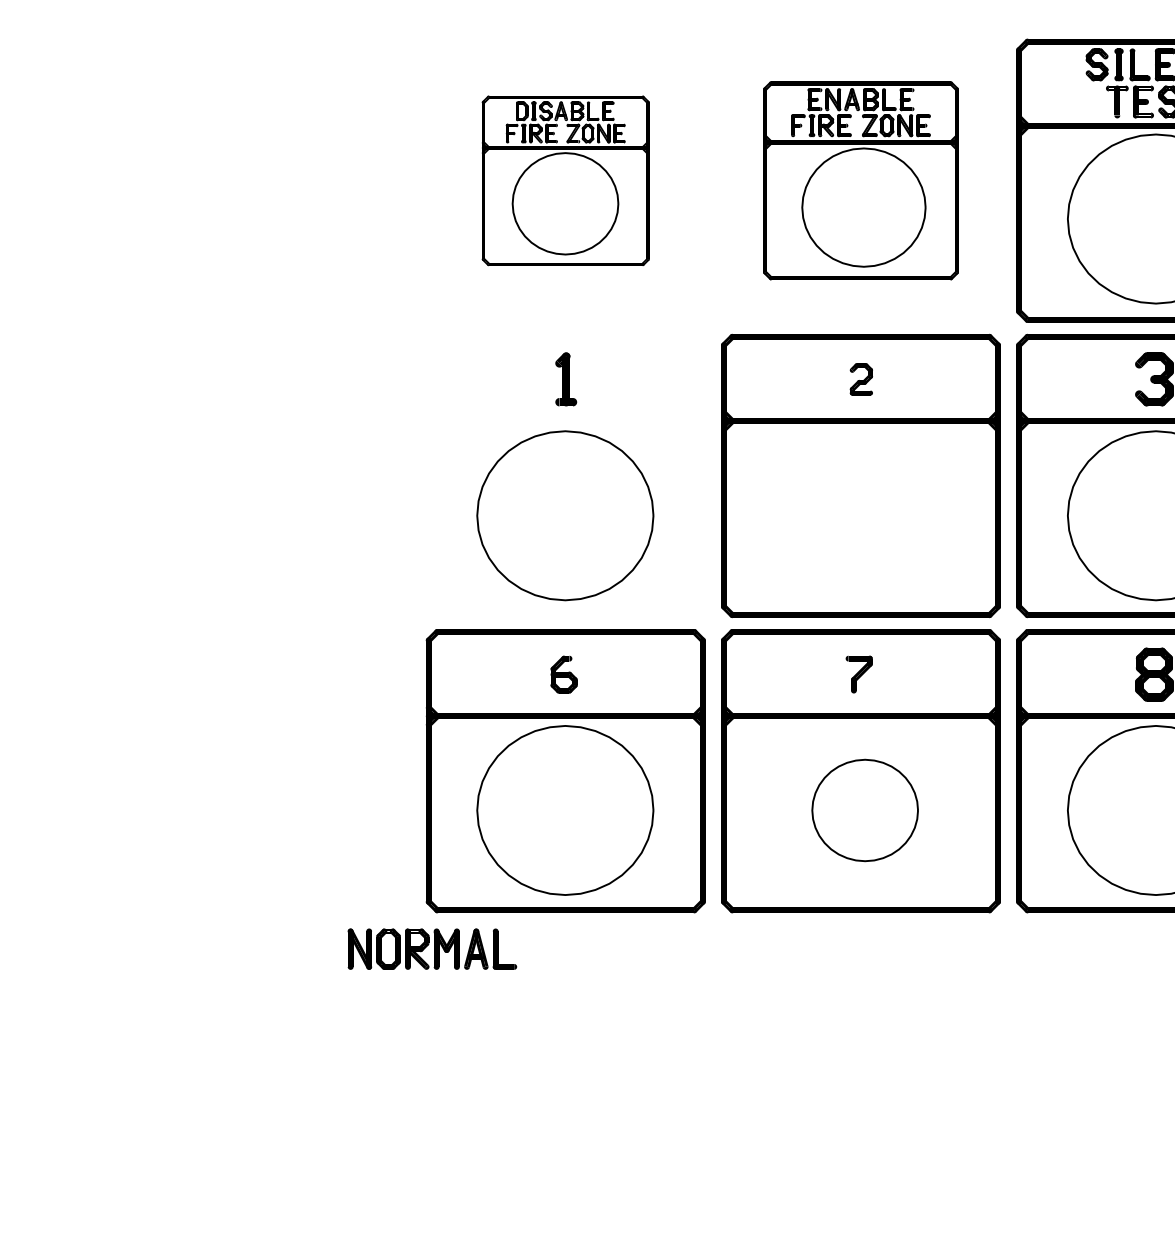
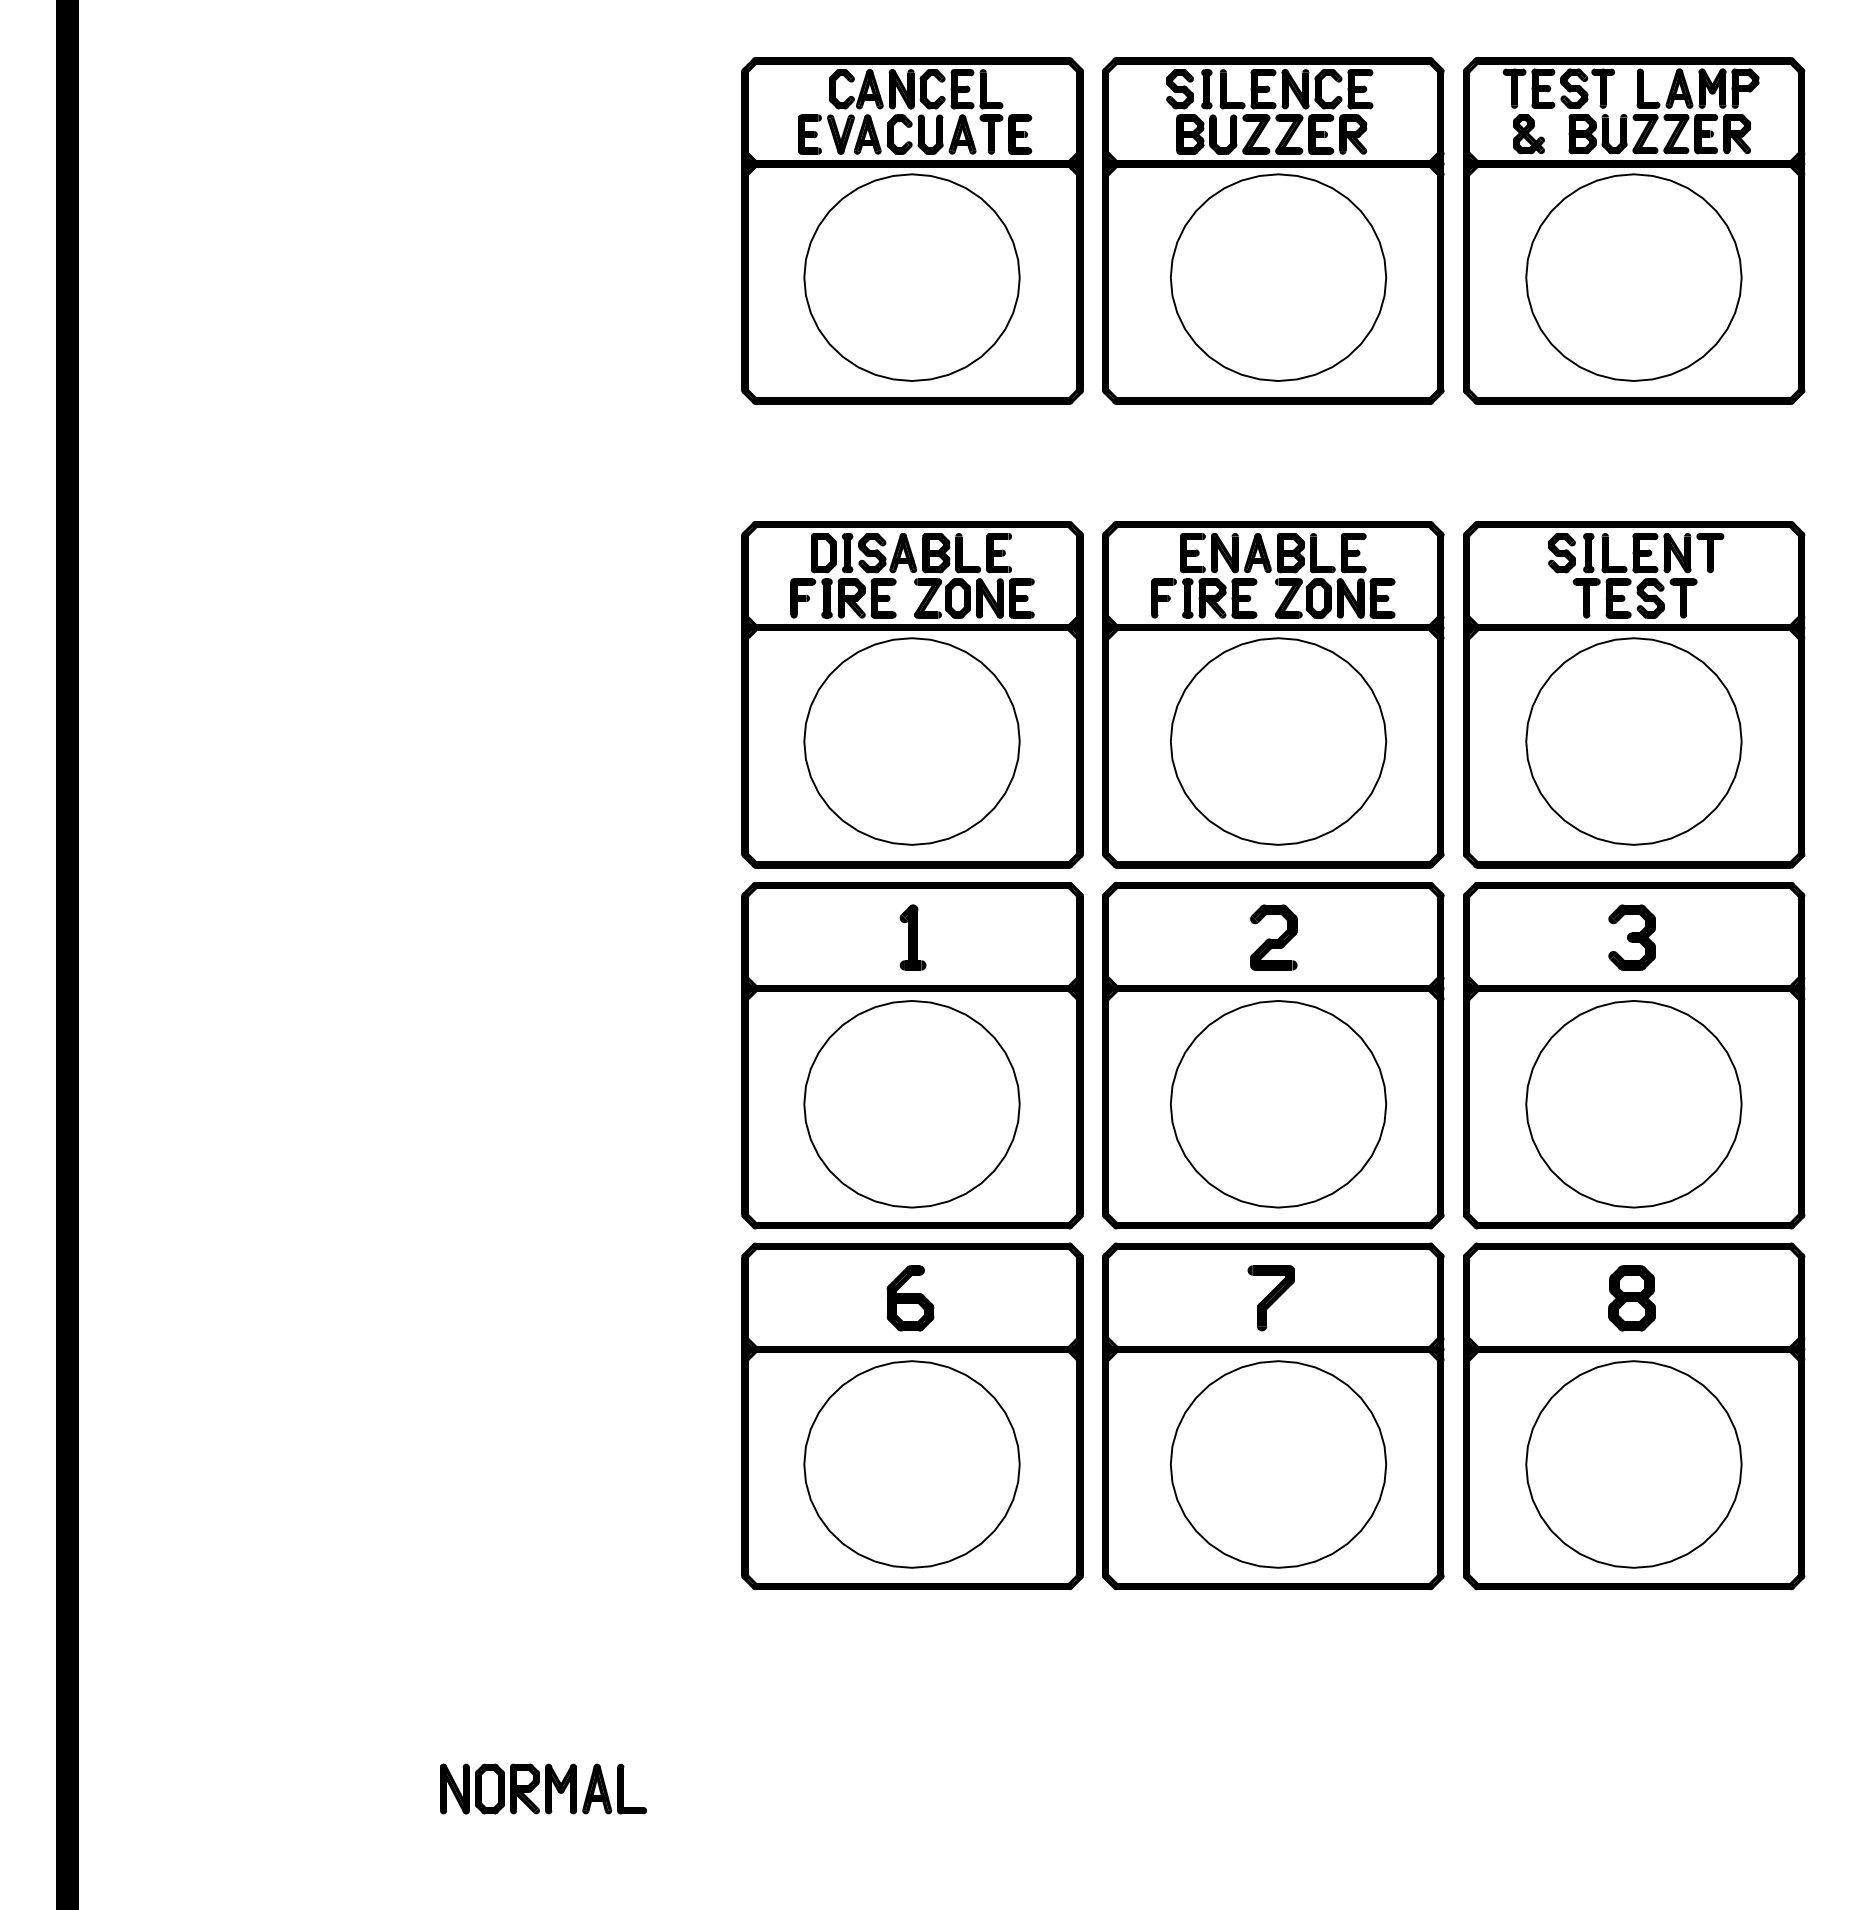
part: (565, 180) -> (912, 694), size x1.67
part: (861, 180) -> (1273, 694), size x1.43
part: (861, 379) -> (1273, 937), size x1.67
part: (565, 475) -> (912, 1055), added
part: (865, 515) -> (1278, 1104), added
part: (564, 674) -> (910, 1298), size x1.43
part: (858, 674) -> (1270, 1298), size x1.43
part: (865, 810) -> (1278, 1464), size x1.67
part: (432, 948) -> (543, 1788), moved

